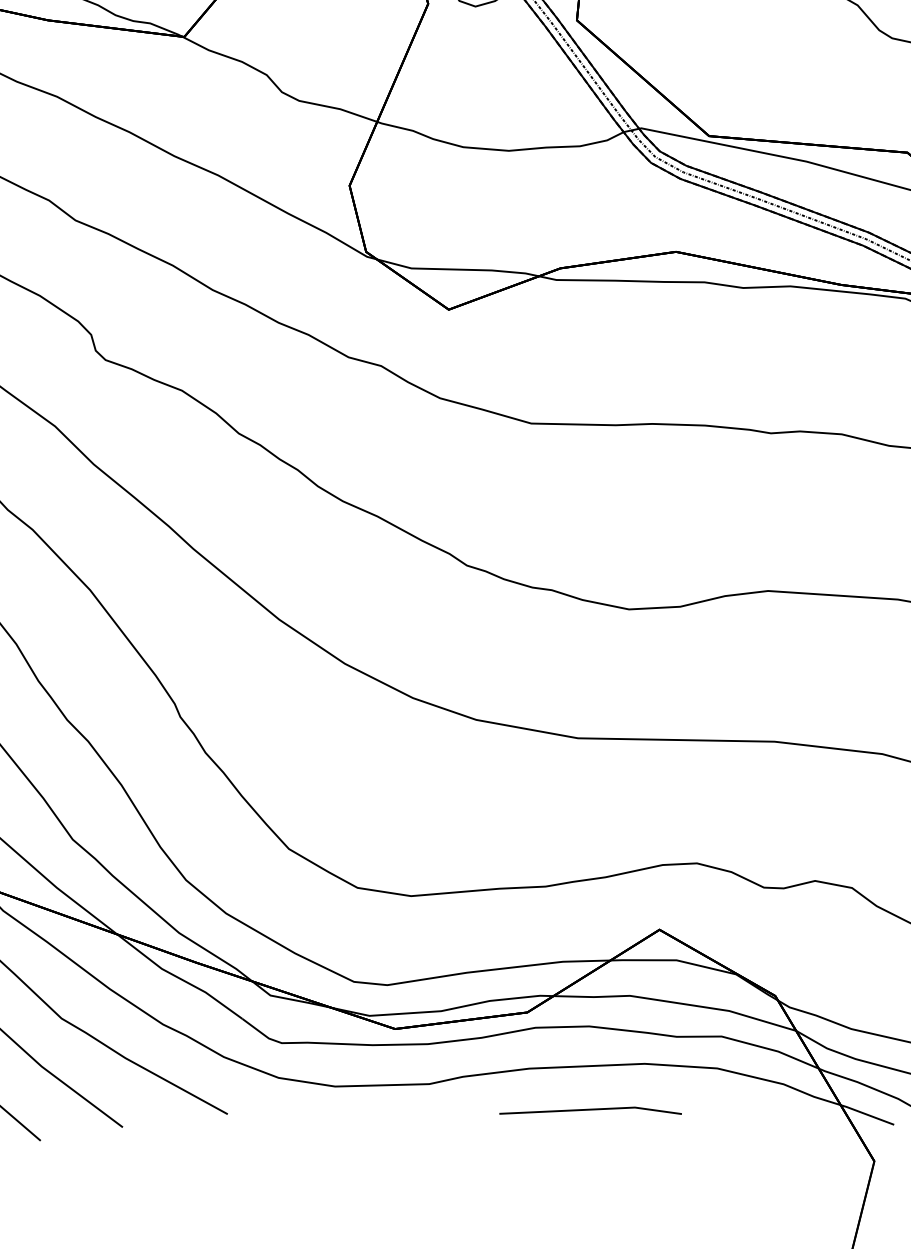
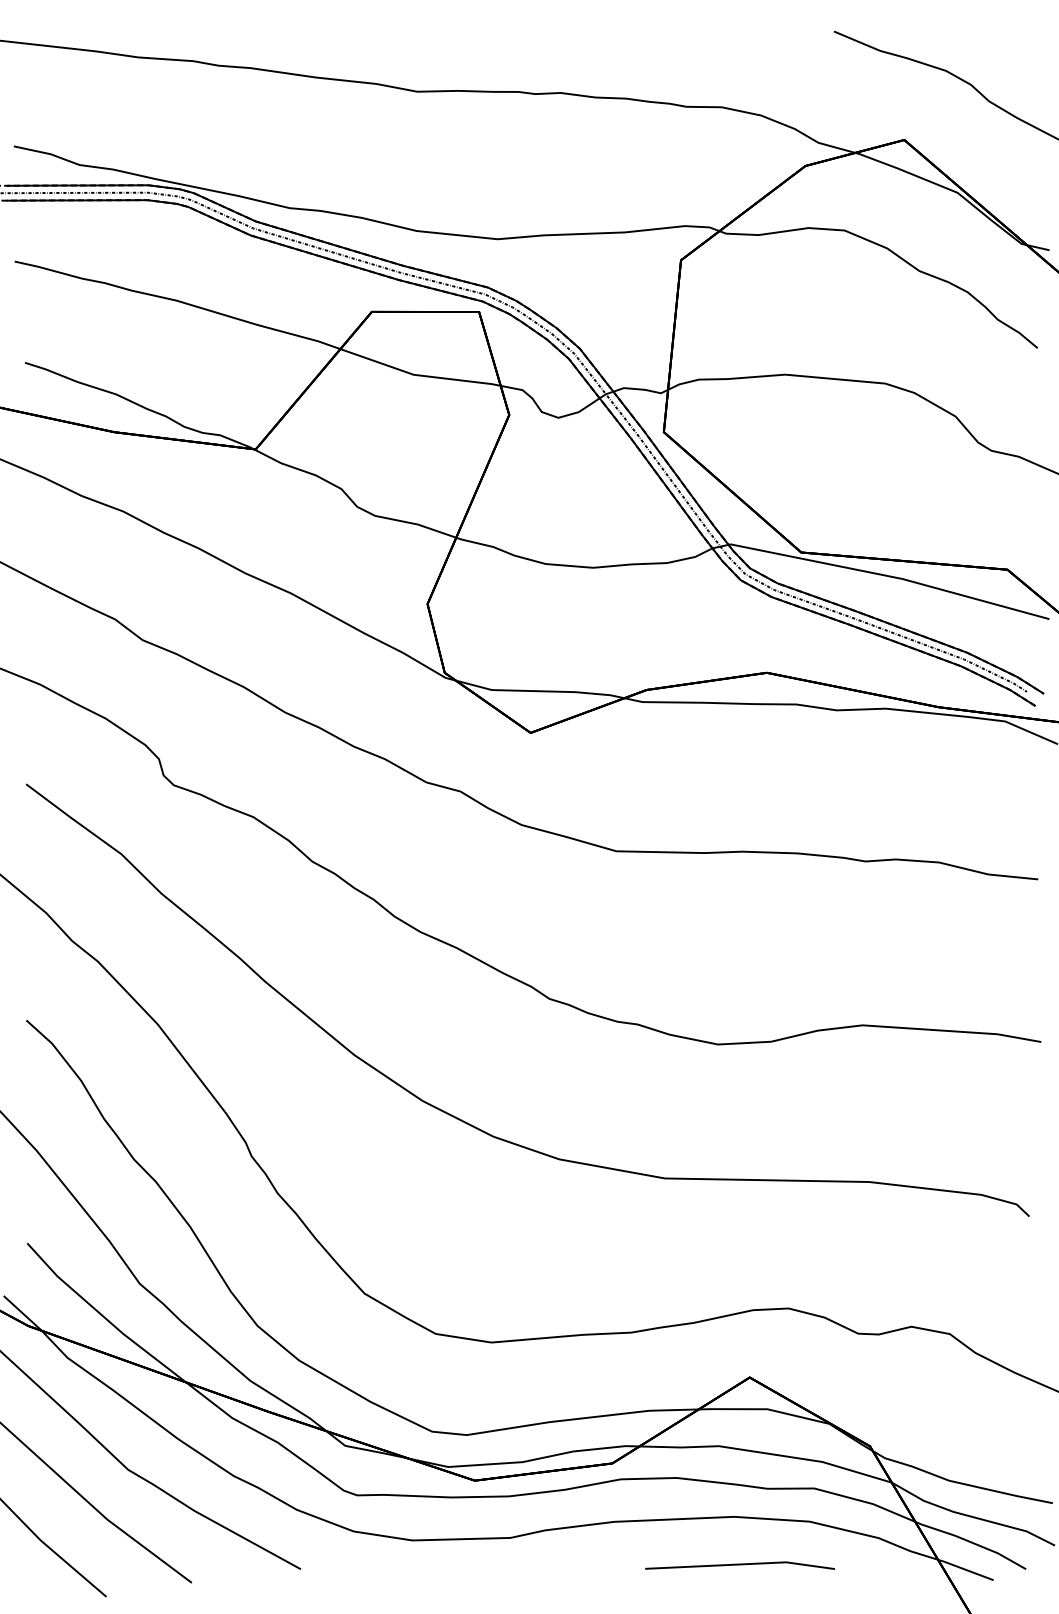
line: (590, 1110) -> (739, 1565), moved

